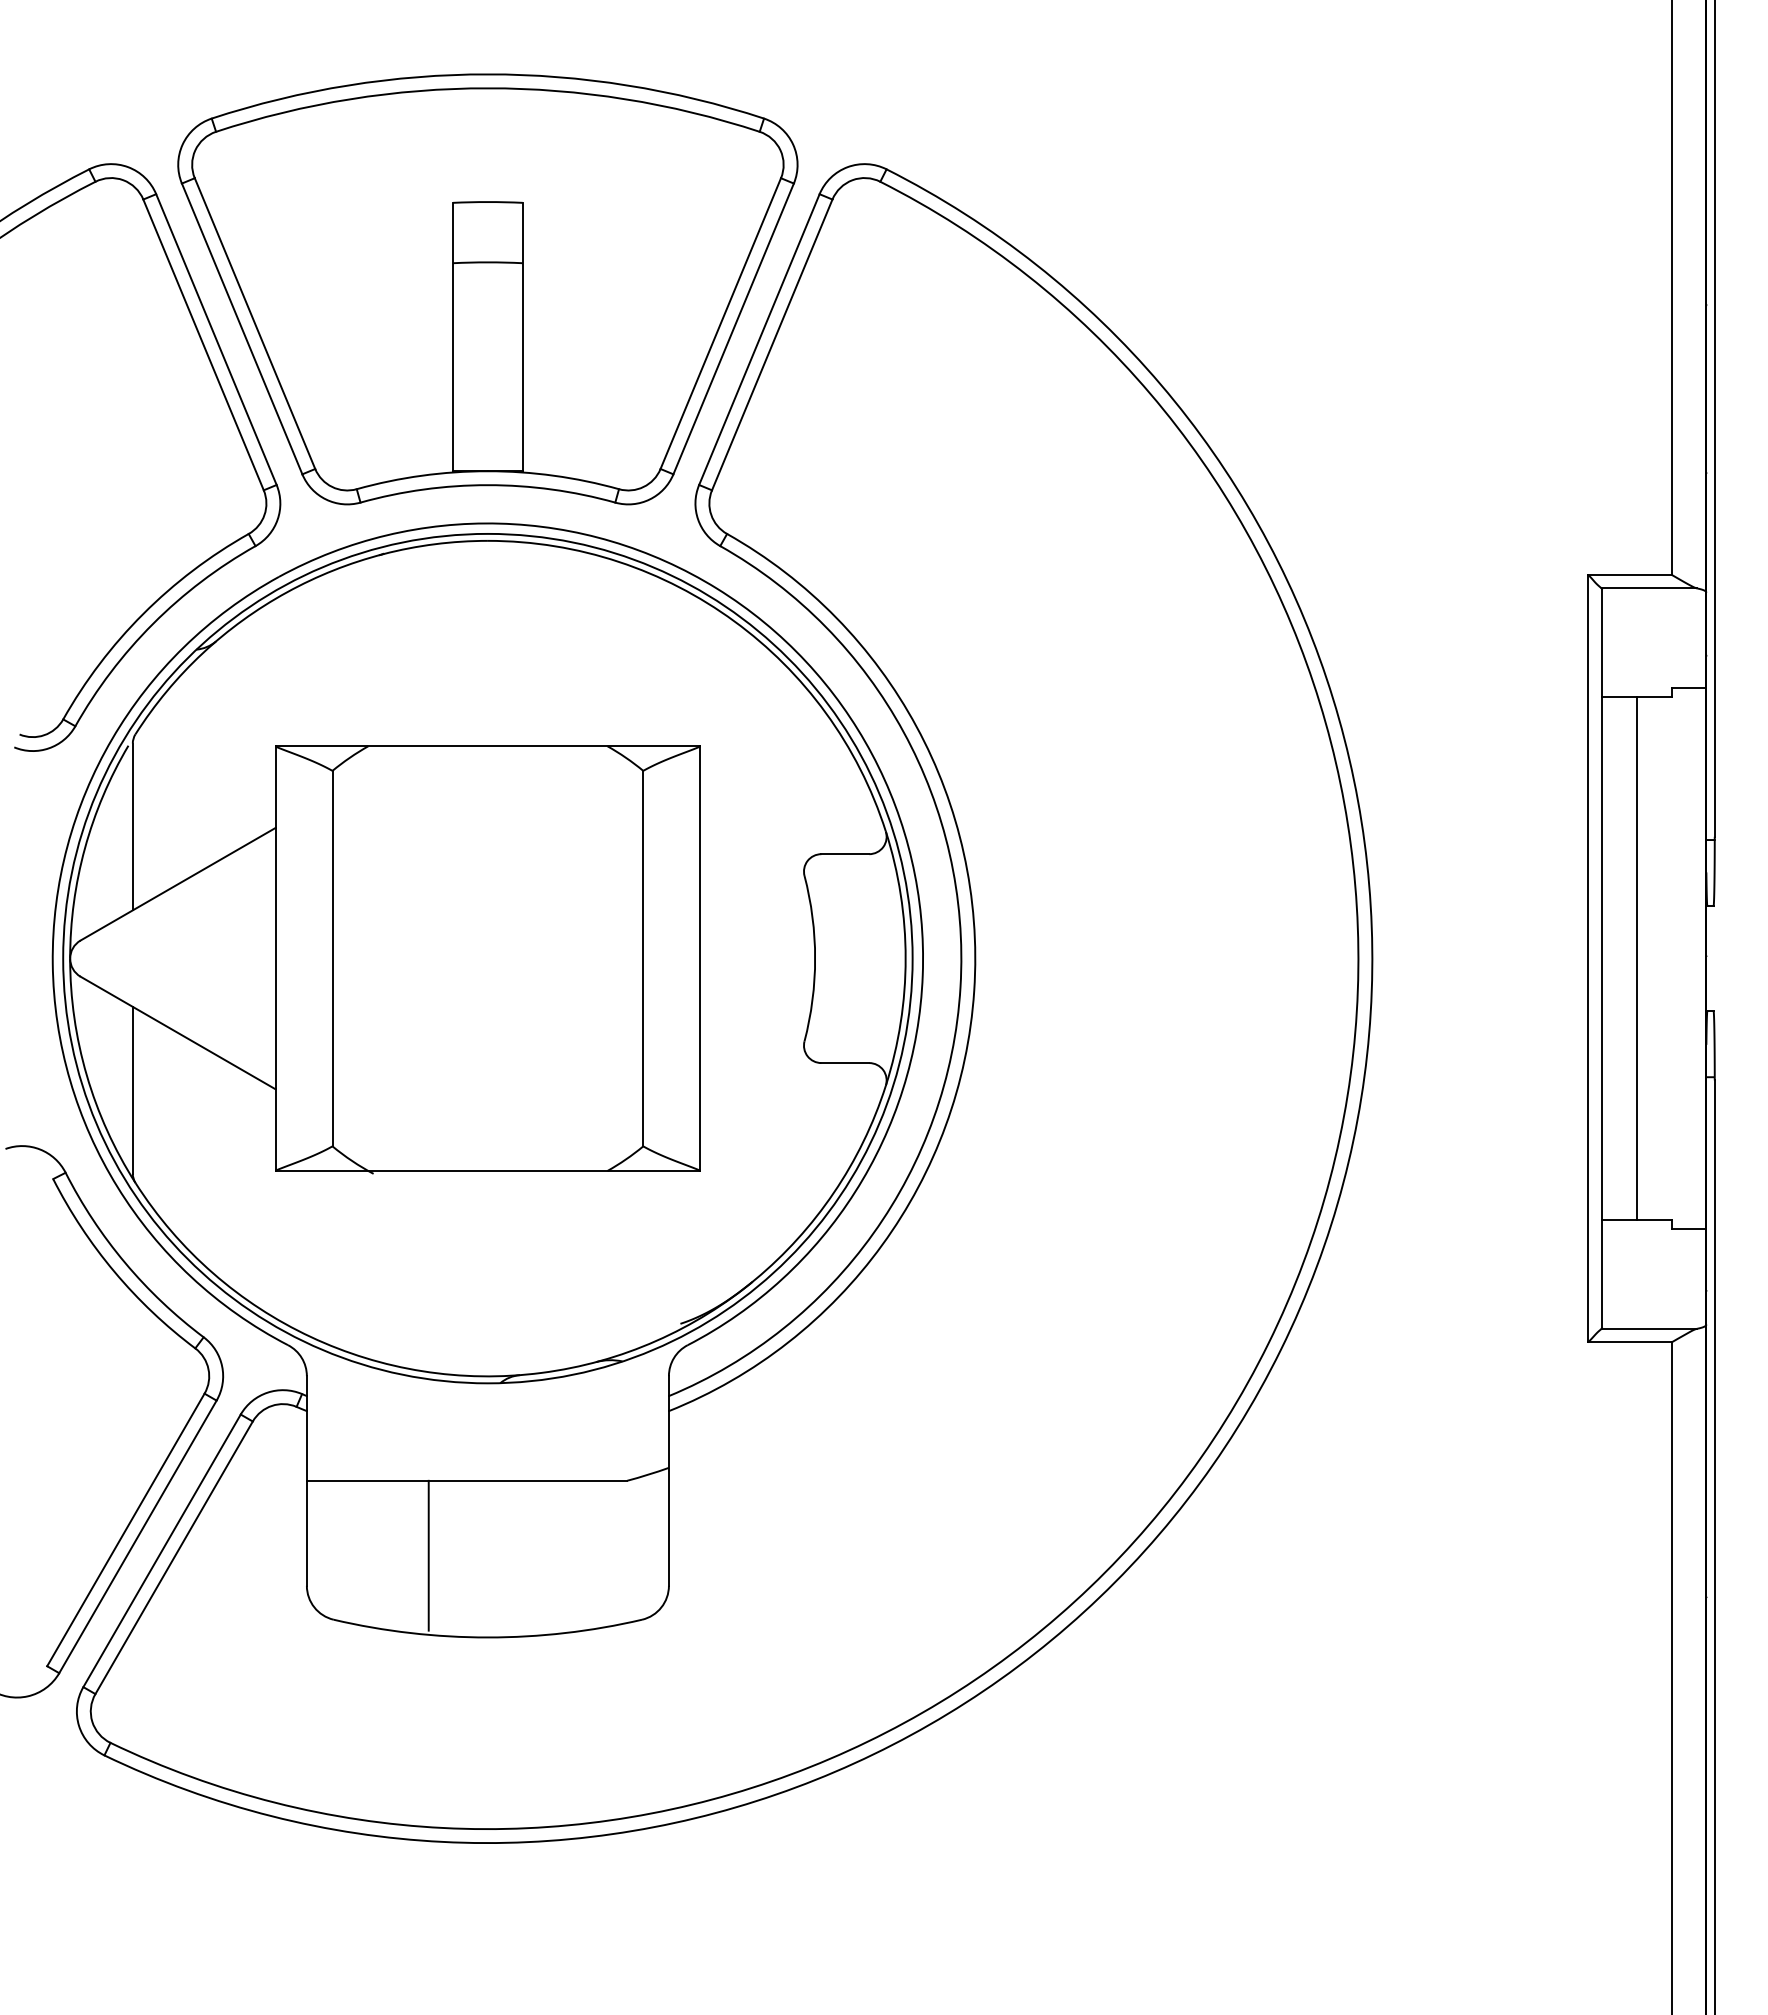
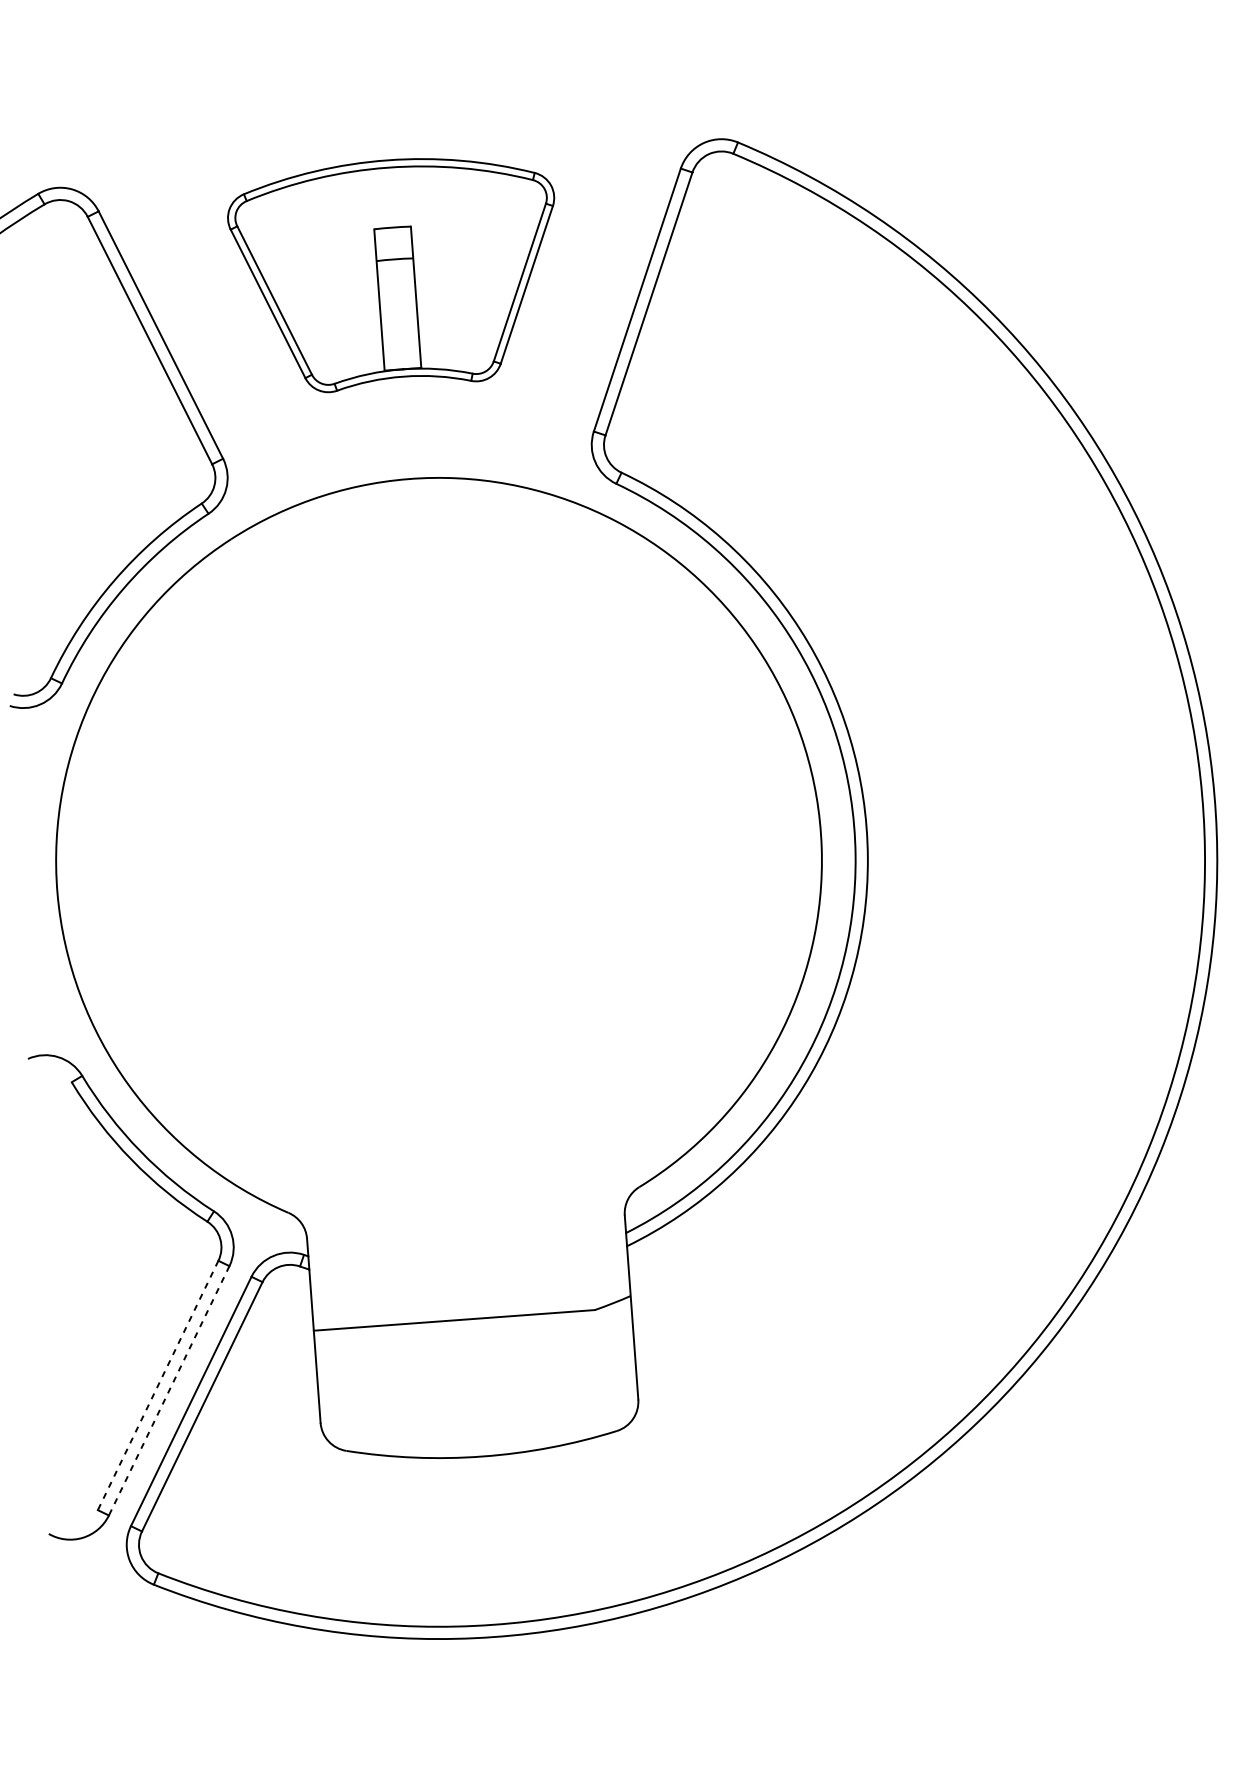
part: (487, 289) -> (395, 273), size x0.6
part: (487, 958) -> (438, 860), removed
line: (125, 1530) -> (157, 1385), solid -> dashed
line: (137, 1537) -> (168, 1391), solid -> dashed
line: (428, 1555) -> (425, 1388), removed

